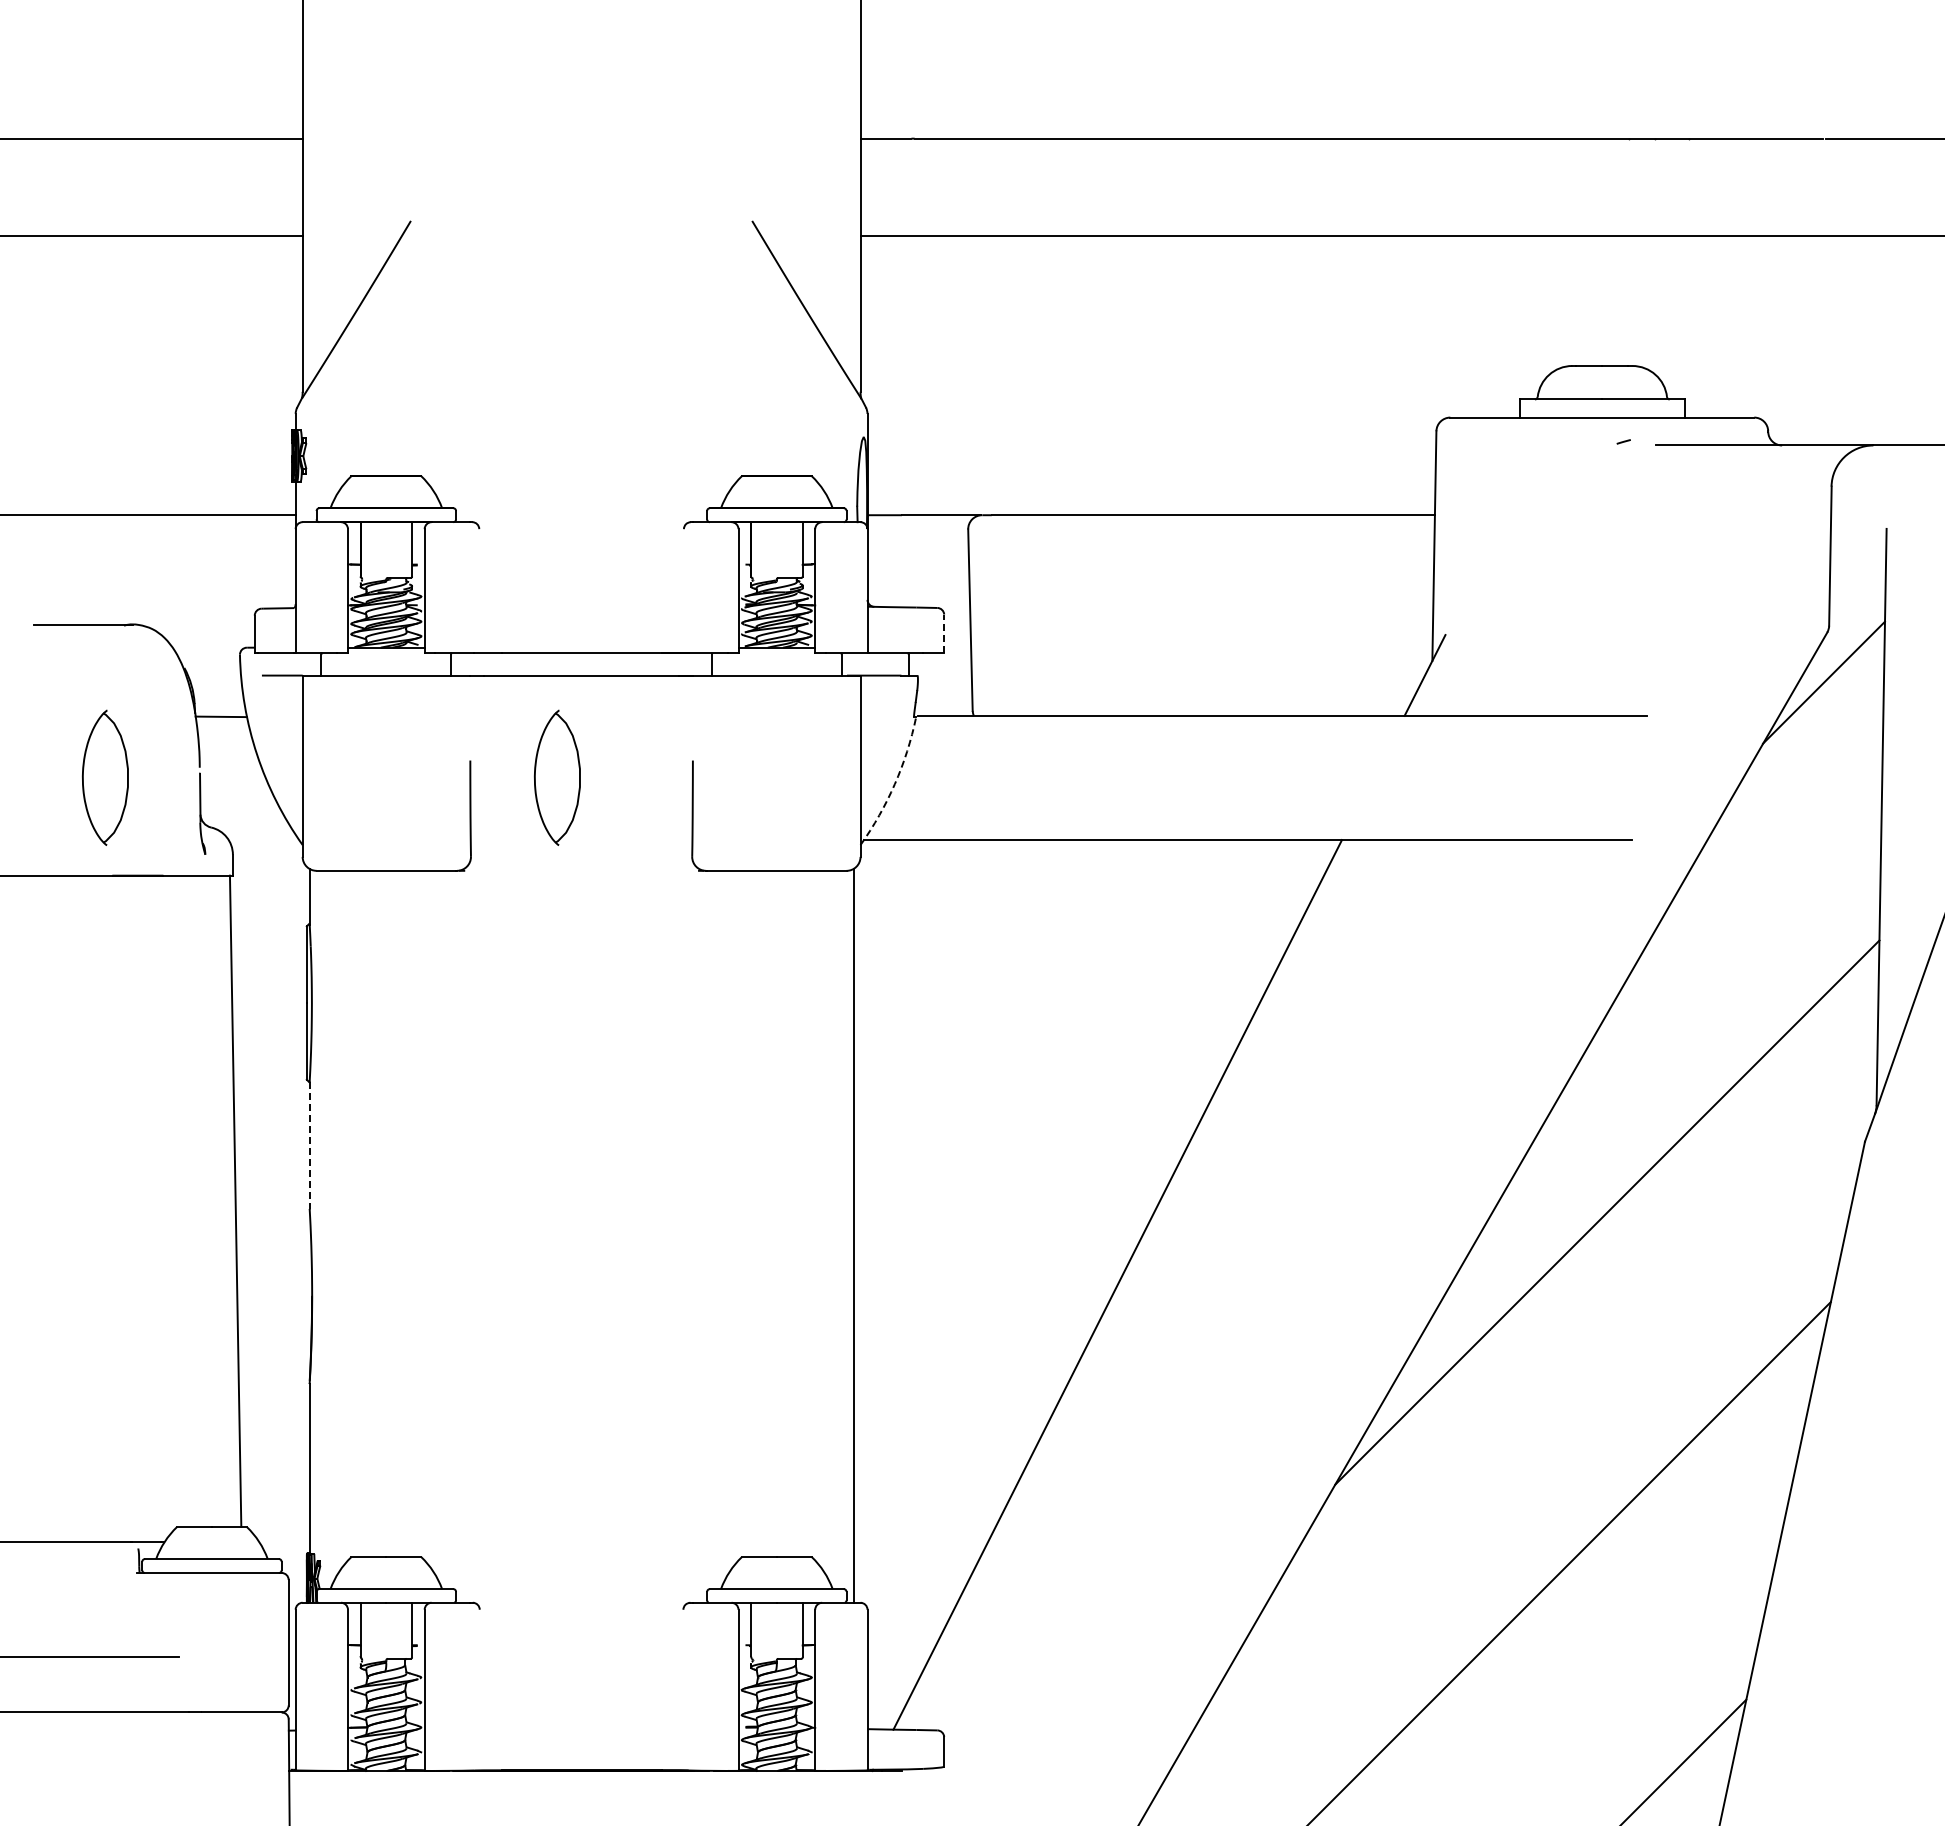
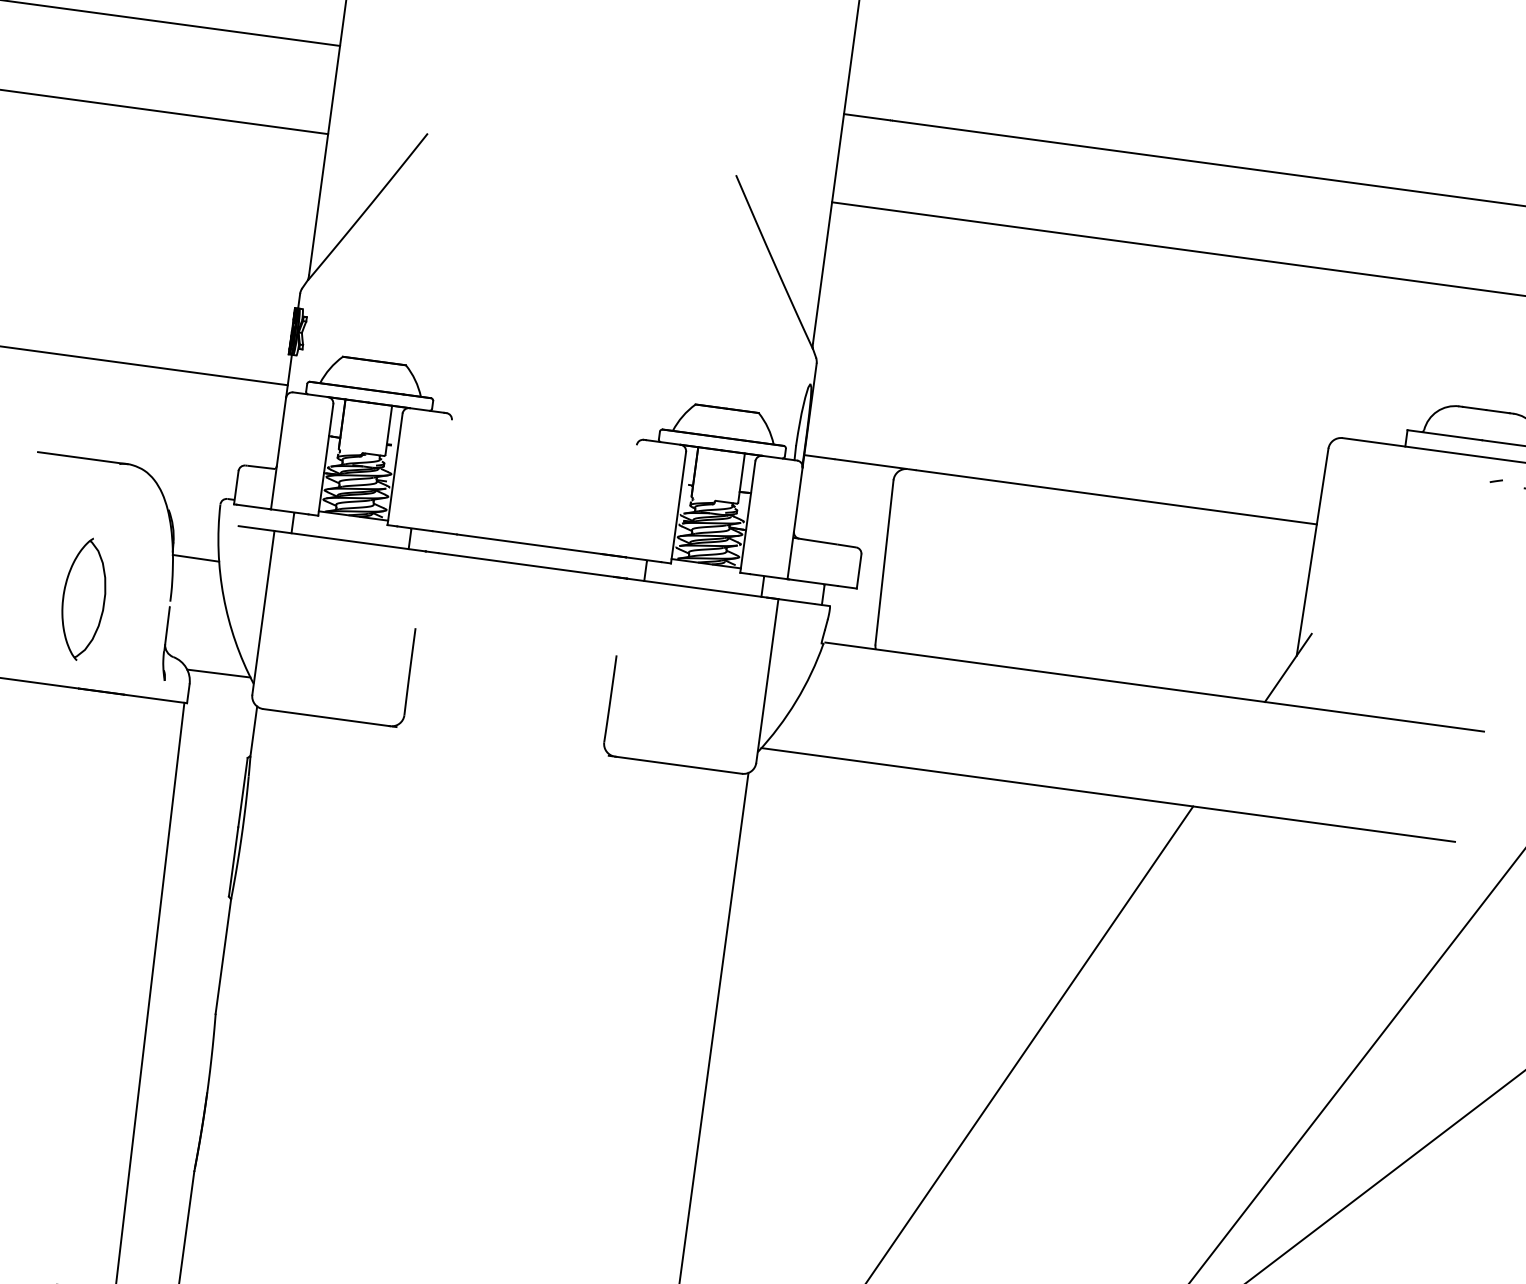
line: (944, 633) -> (859, 571), dashed -> solid
part: (556, 777) -> (491, 654), removed
arc: (894, 784) -> (795, 701), dashed -> solid
line: (263, 838) -> (219, 673), added
line: (309, 1145) -> (223, 956), dashed -> solid

